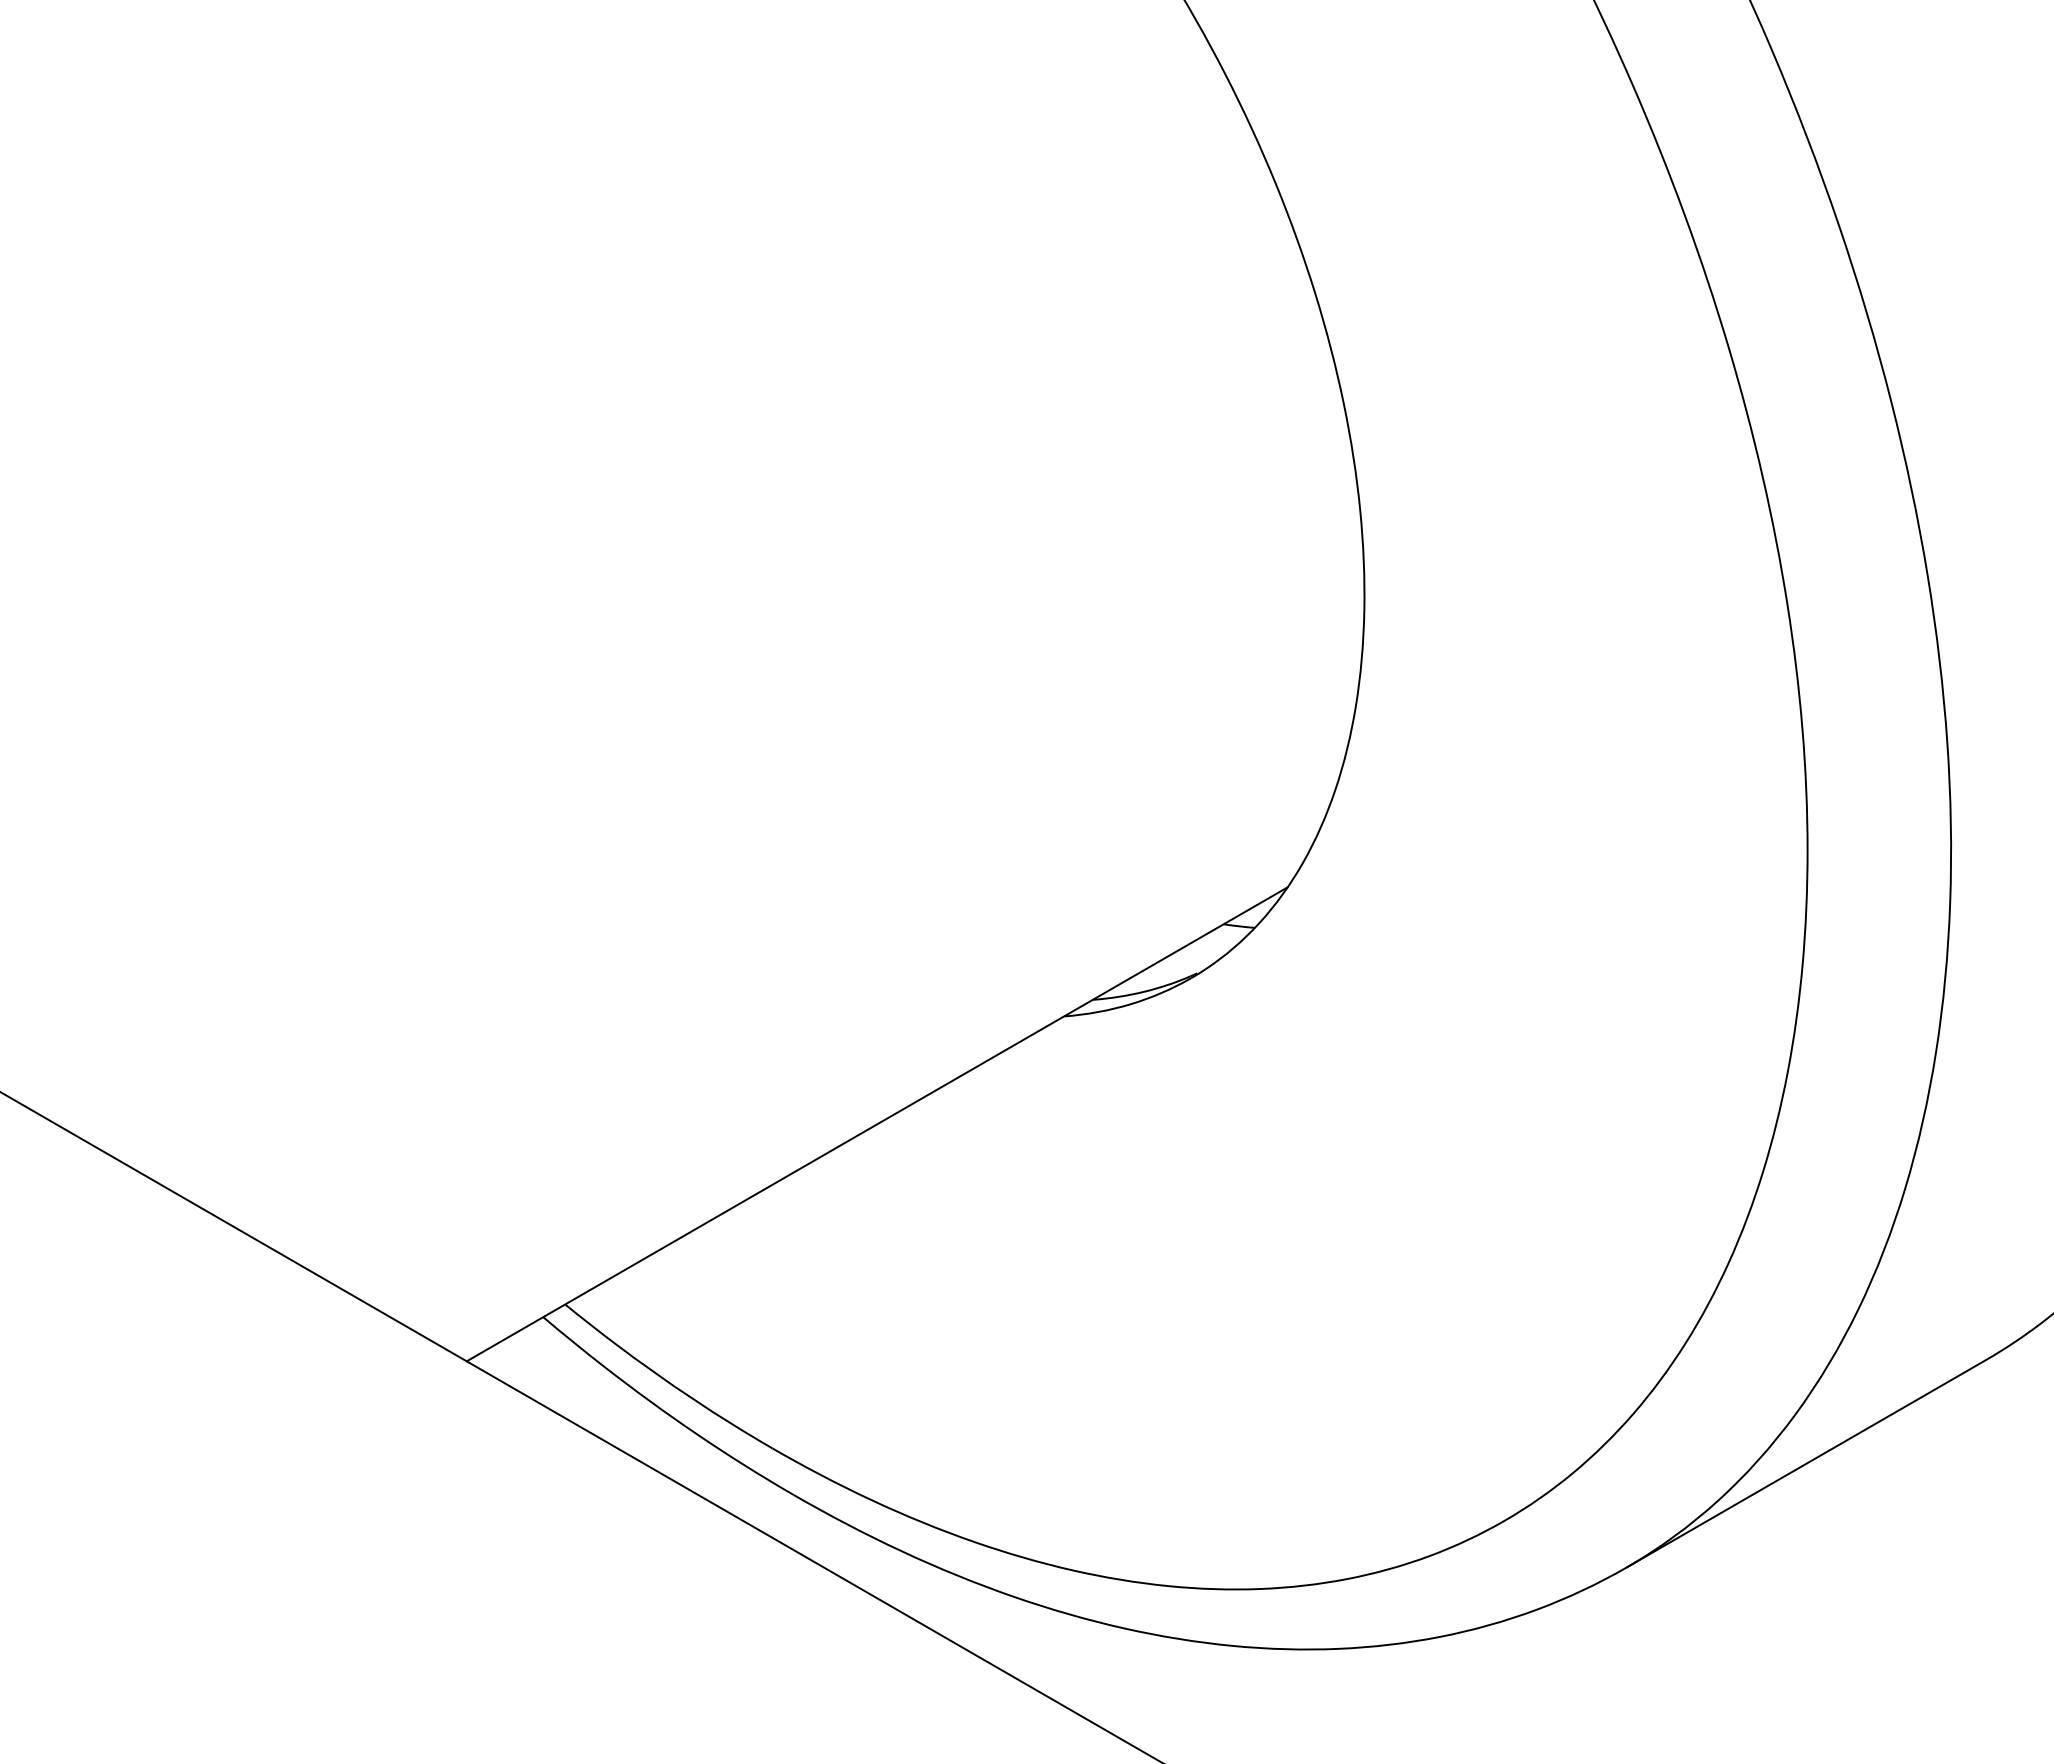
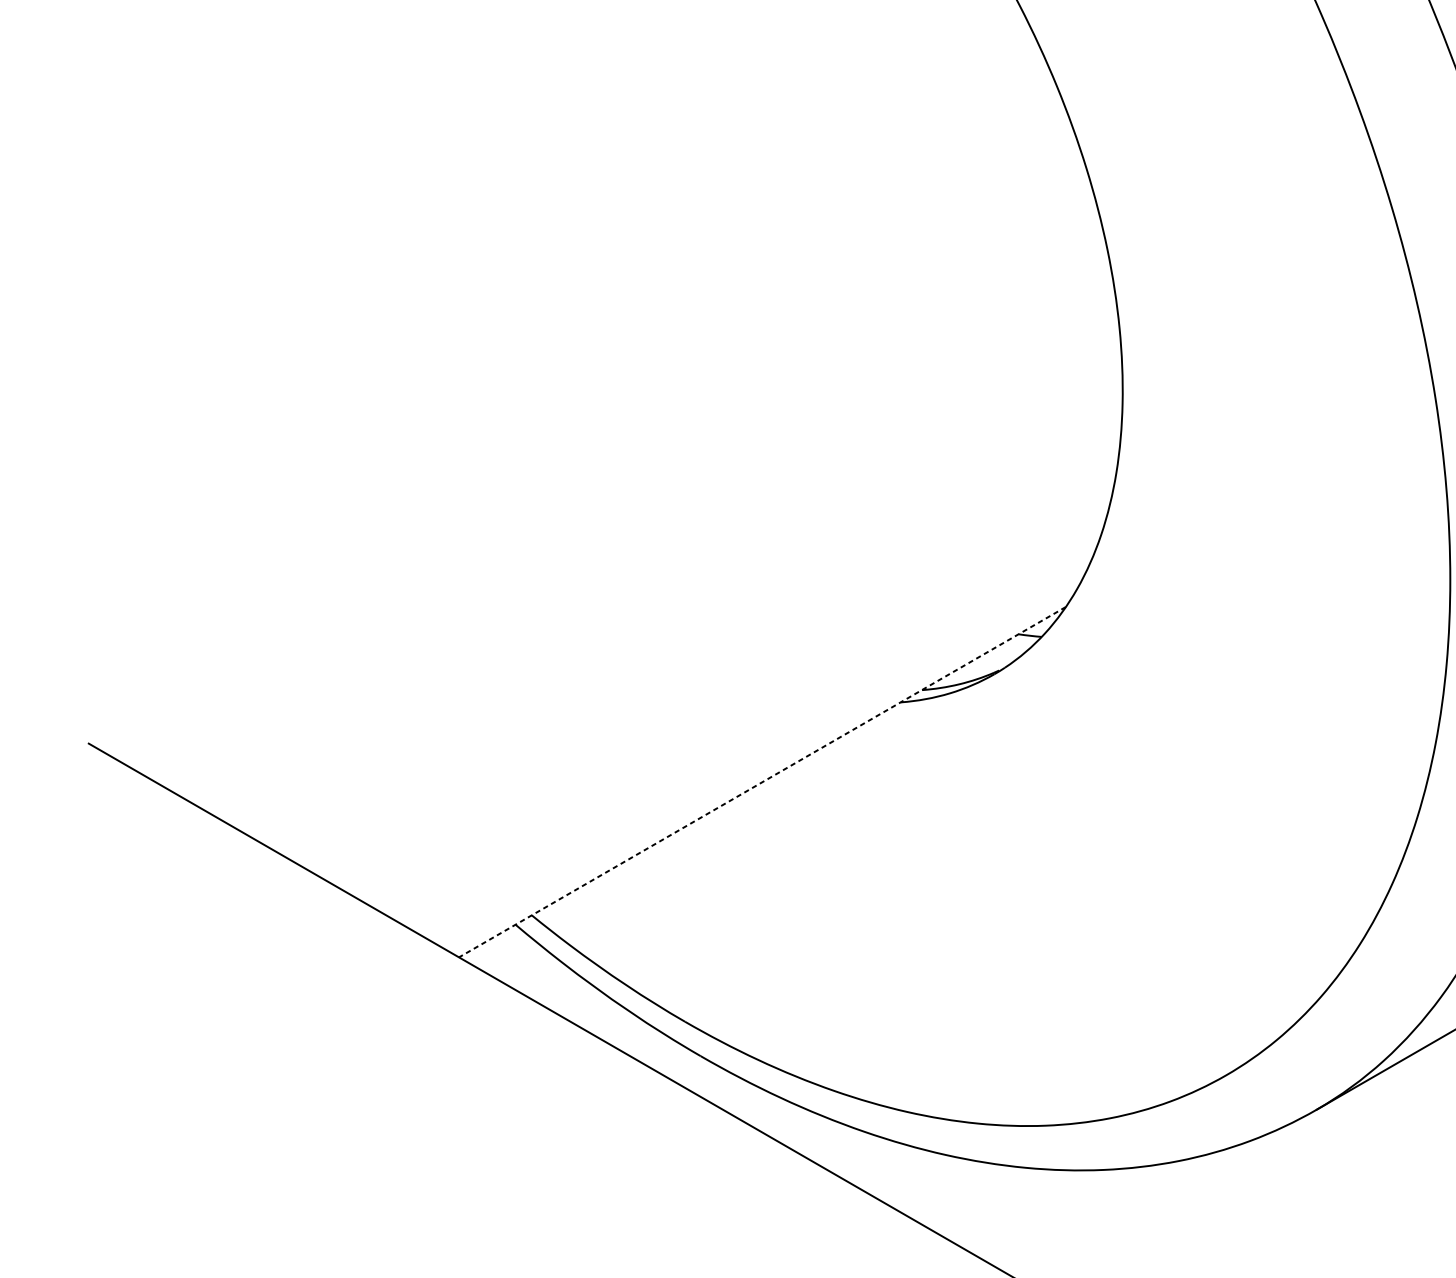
line: (877, 1124) -> (762, 782), solid -> dashed

